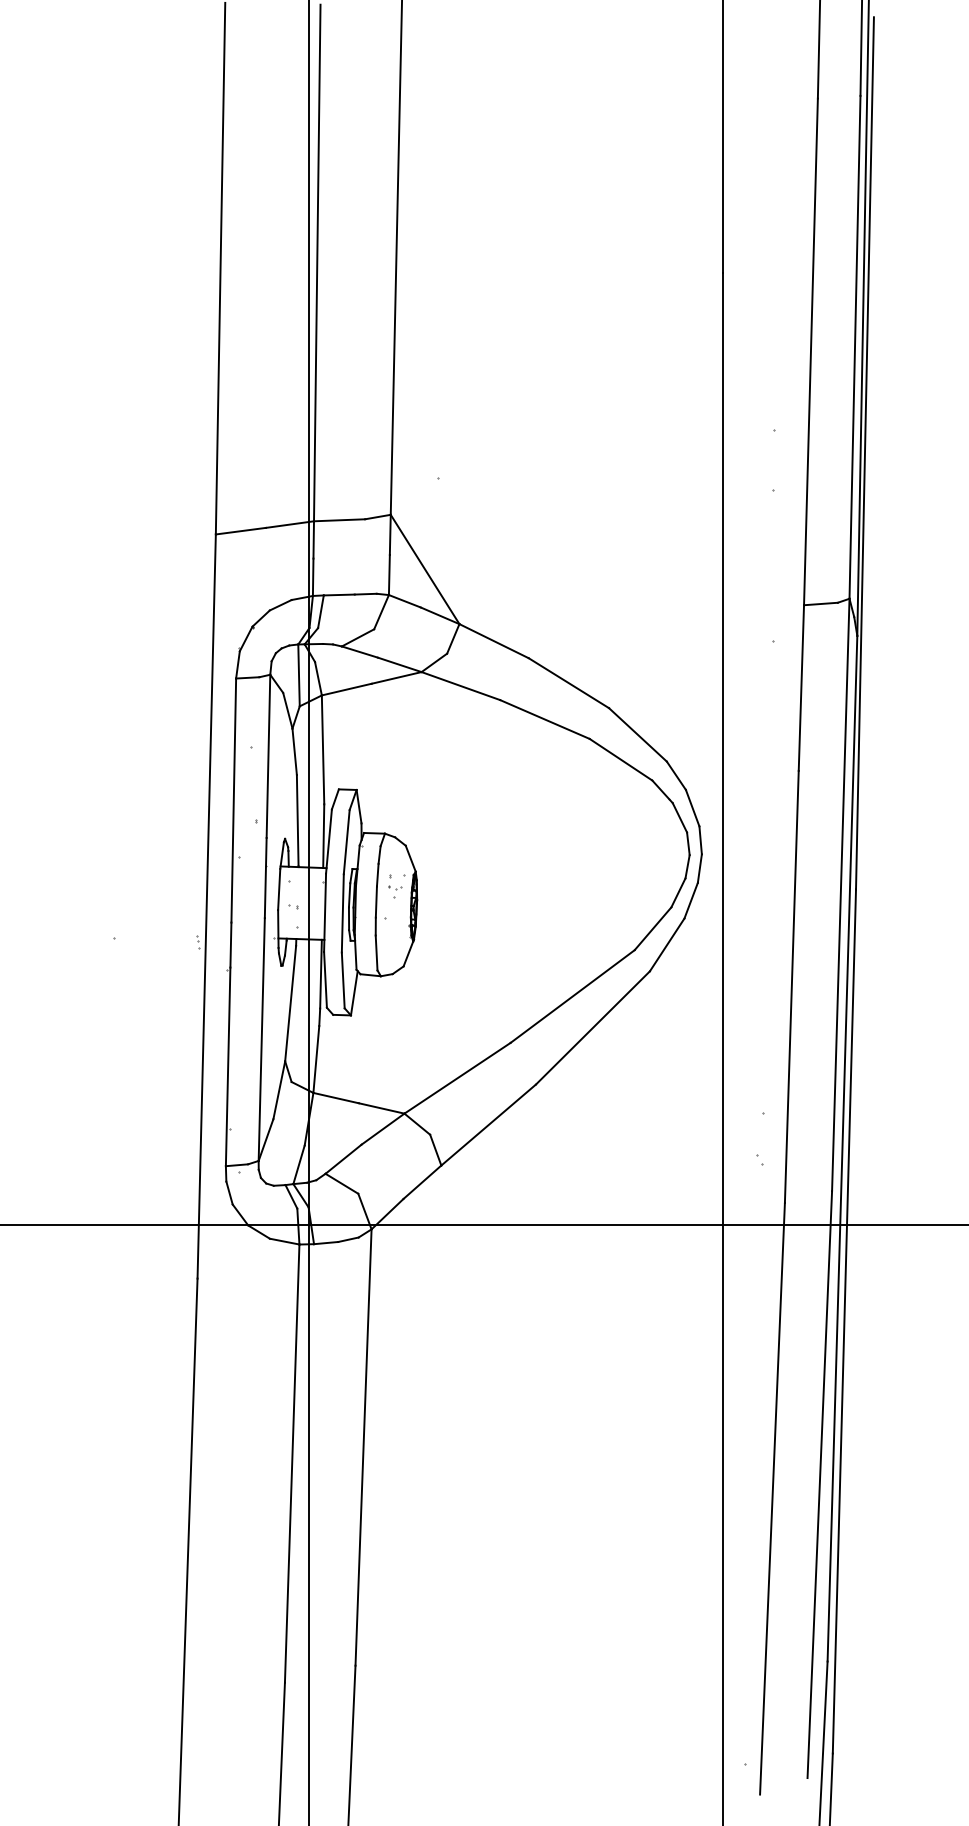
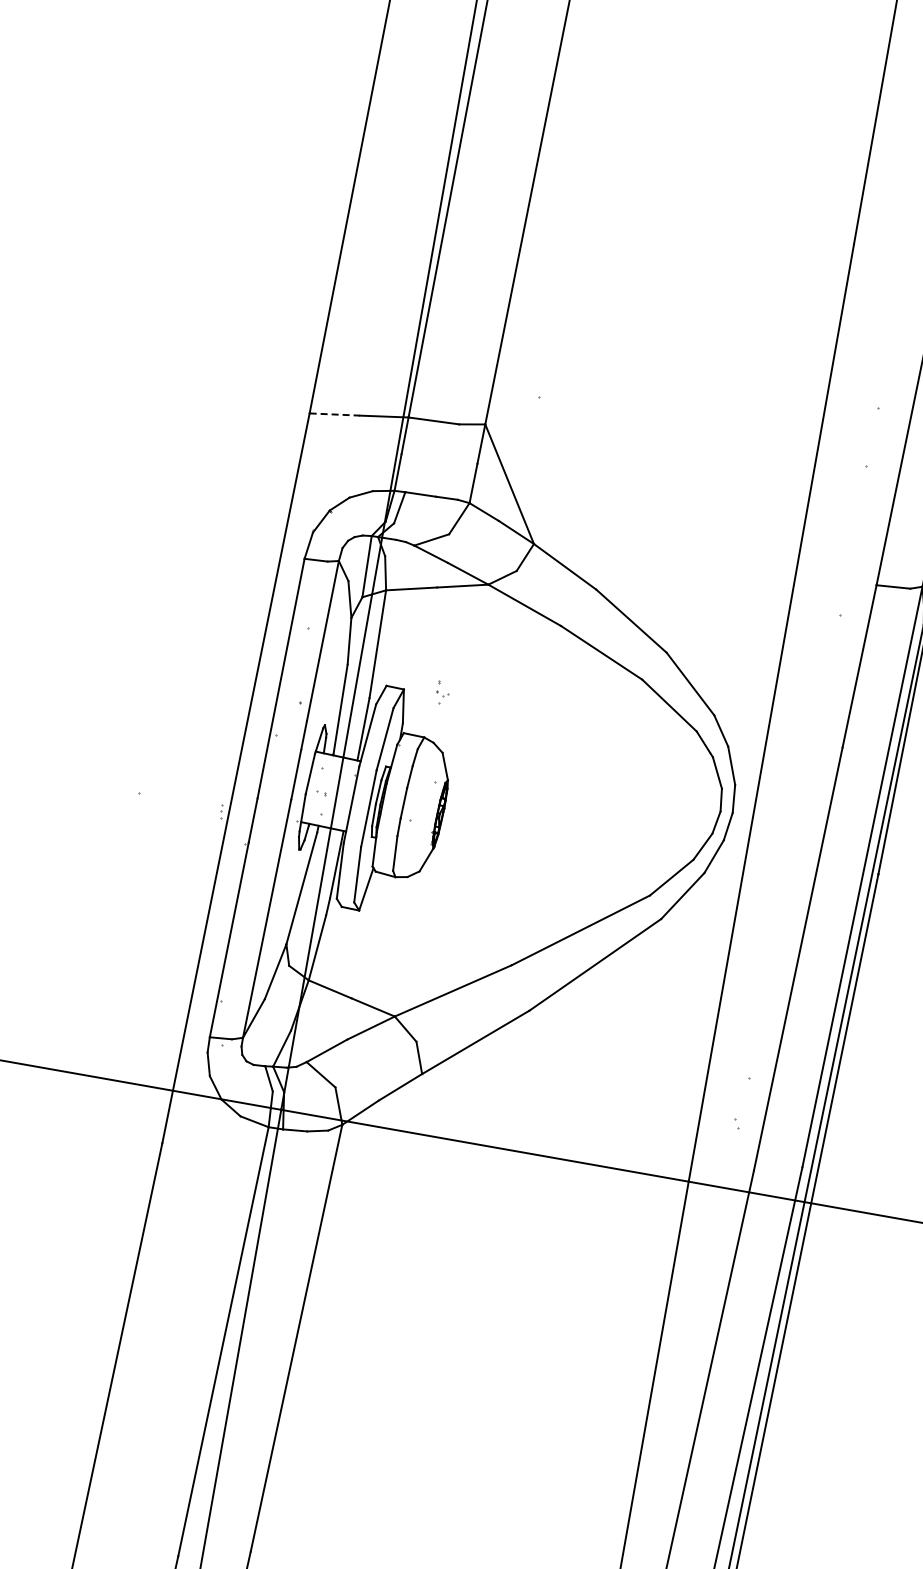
line: (241, 531) -> (335, 414), solid -> dashed
part: (395, 886) -> (442, 692), moved

